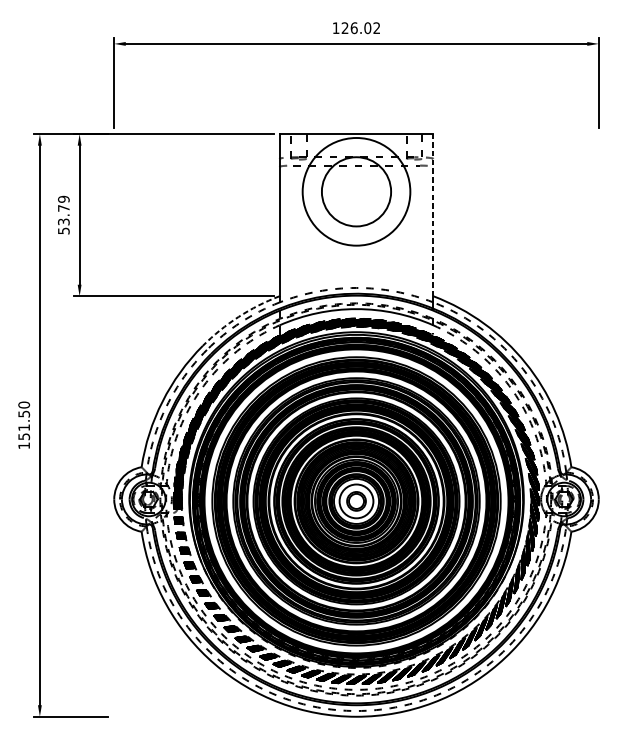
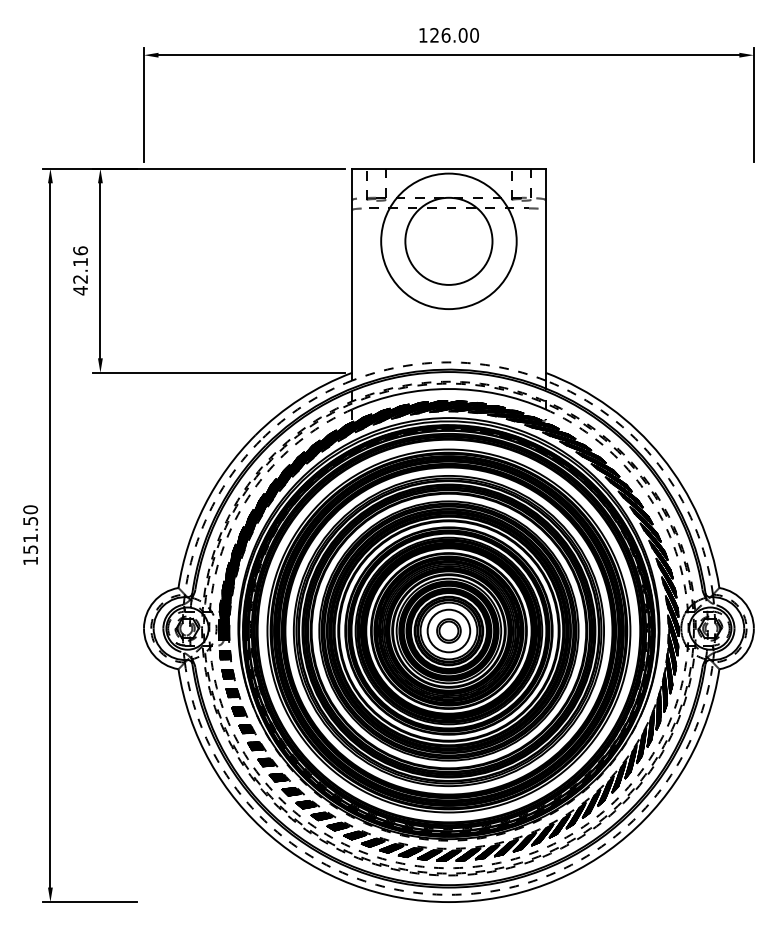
text: (376, 28) -> (474, 35), 126.02 -> 126.00
text: (63, 214) -> (80, 270), 53.79 -> 42.16
line: (433, 214) -> (545, 270), dashed -> solid
arc: (238, 316) -> (300, 398), dashed -> solid

